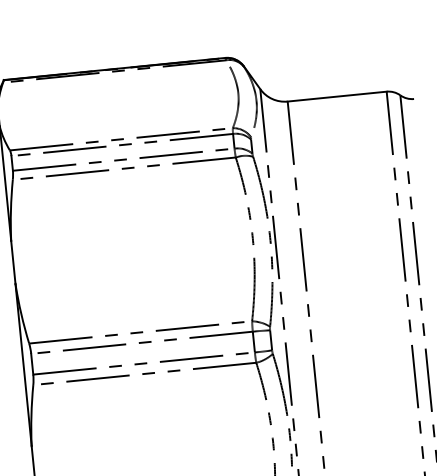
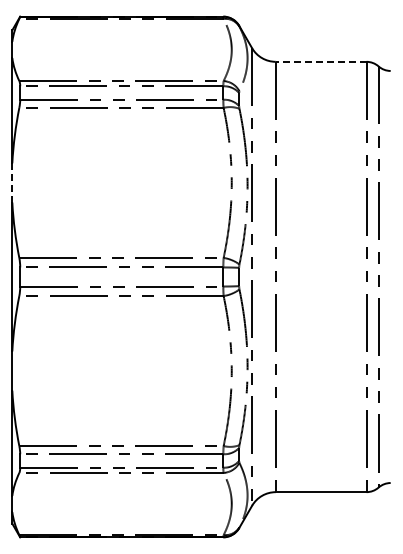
line: (336, 96) -> (320, 61), solid -> dashed
line: (13, 261) -> (12, 182), solid -> dashed

